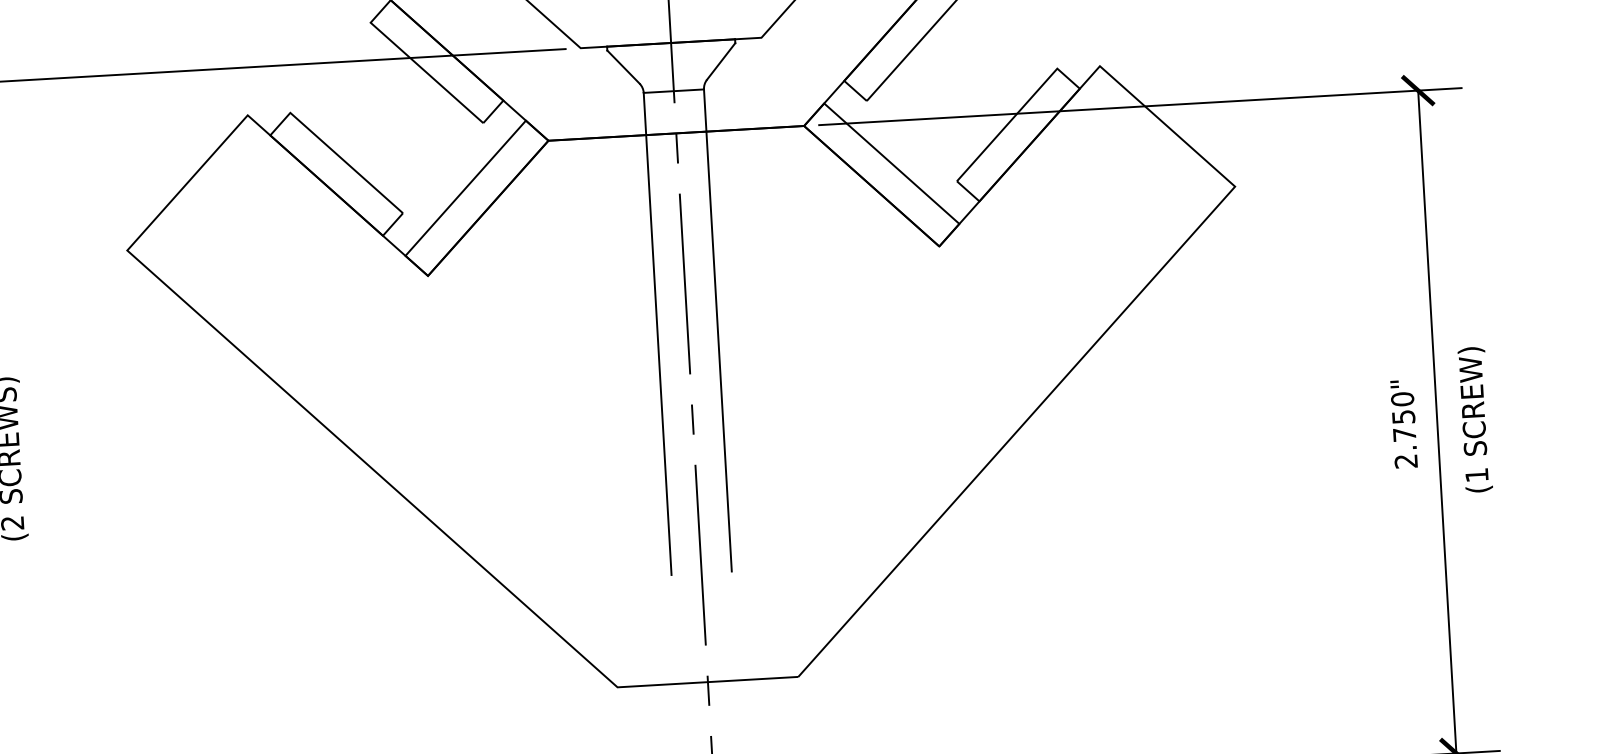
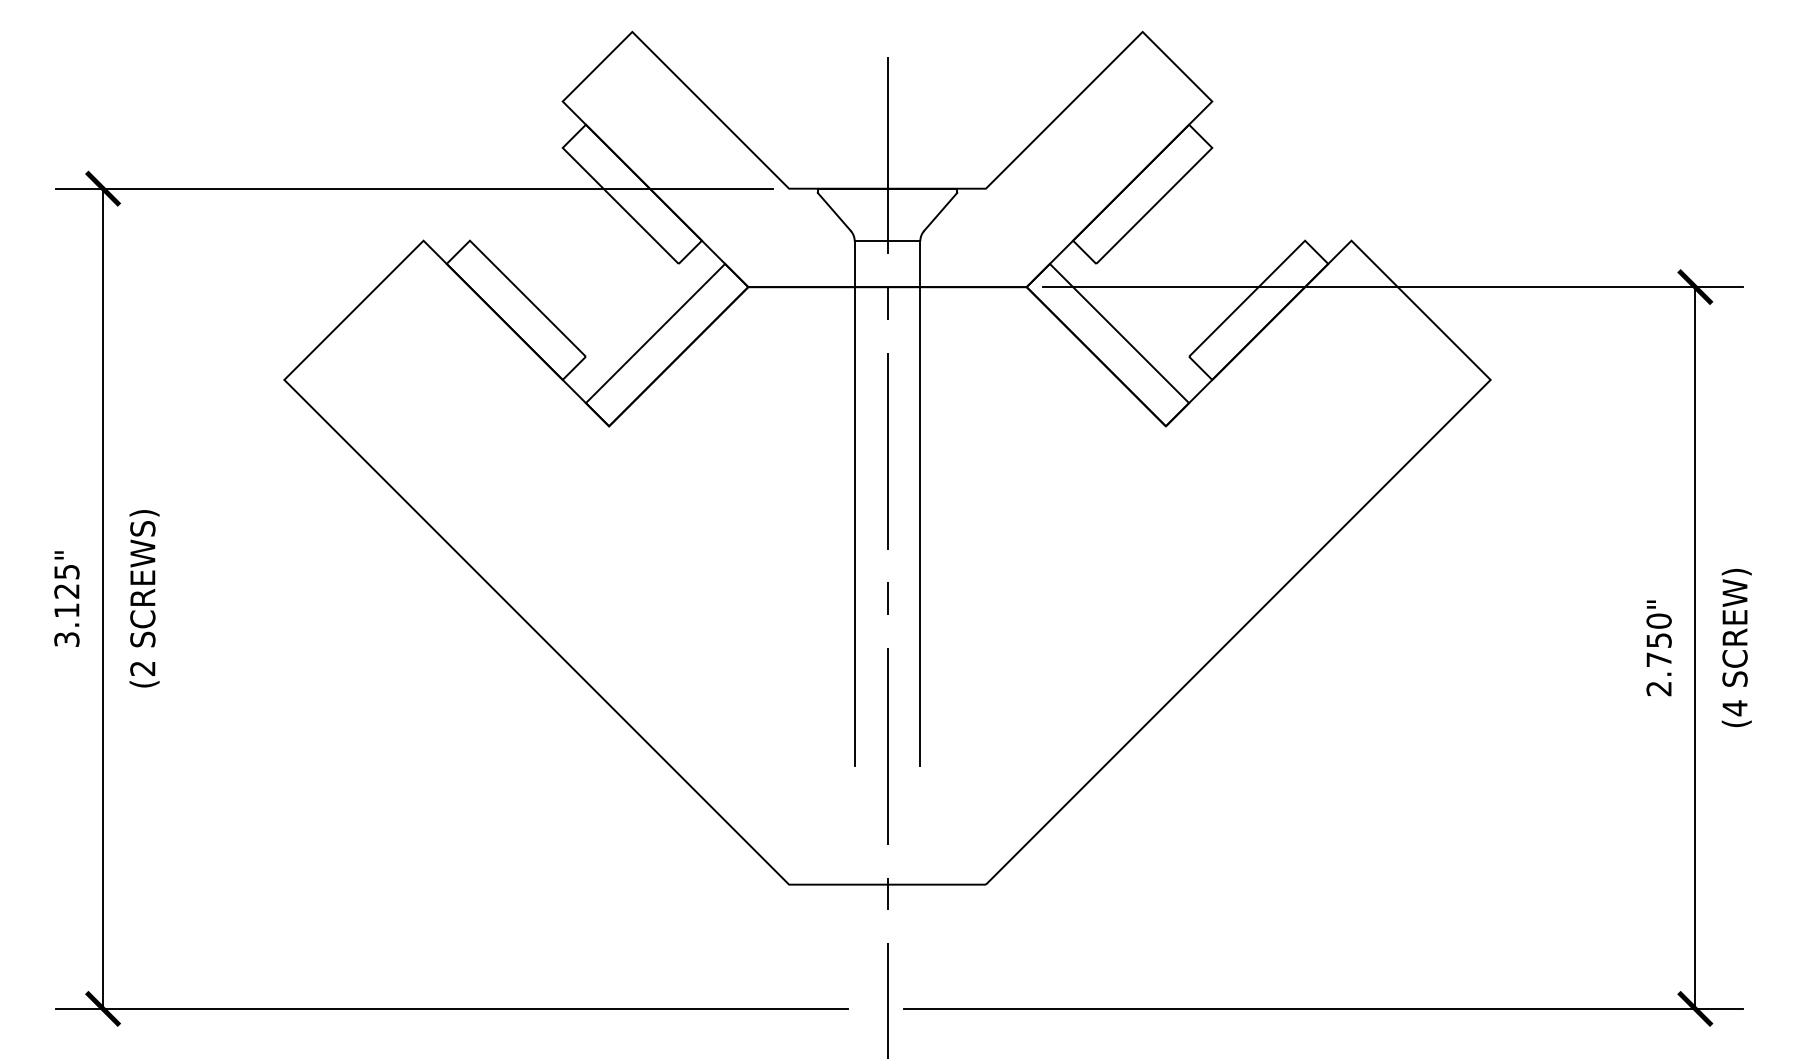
text: (1476, 475) -> (1734, 708), (1 -> (4

